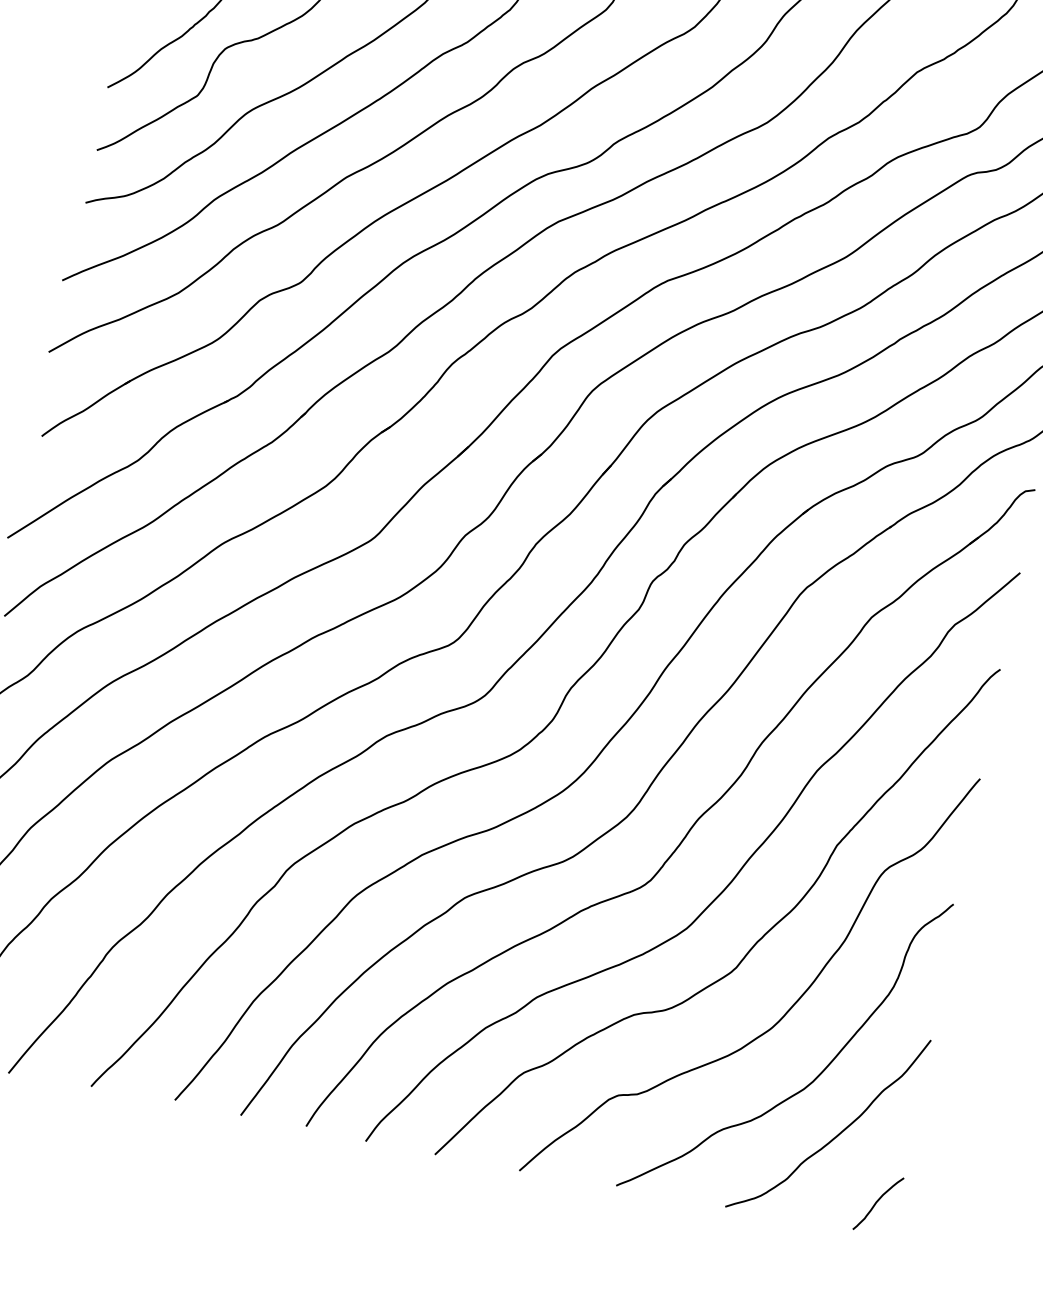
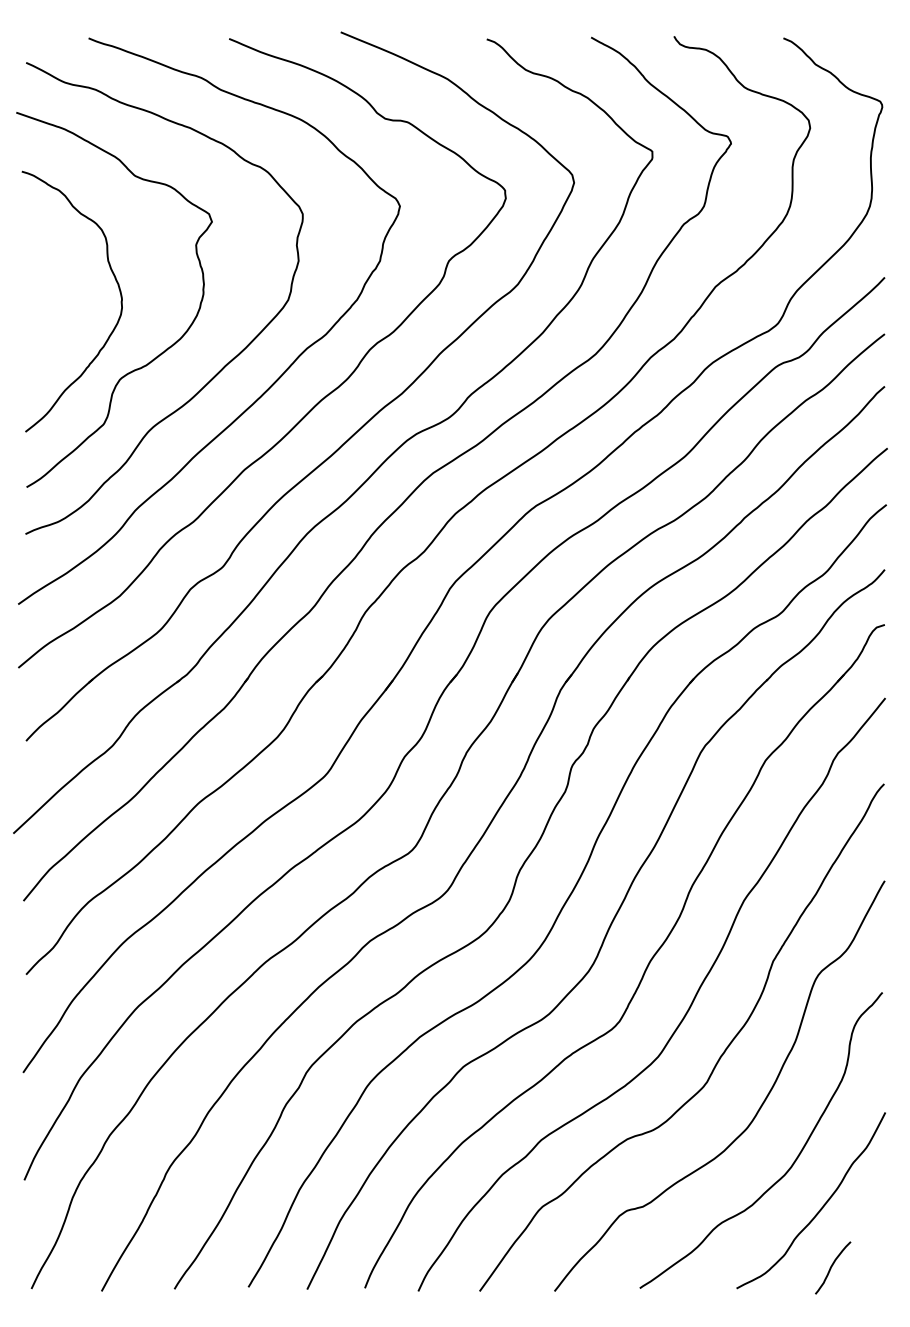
curve: (878, 1201) -> (832, 1266), moved

